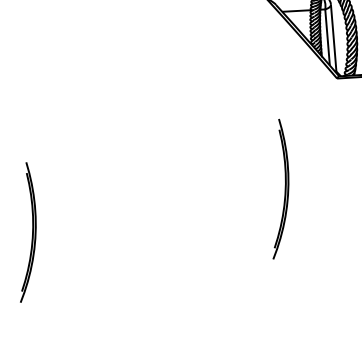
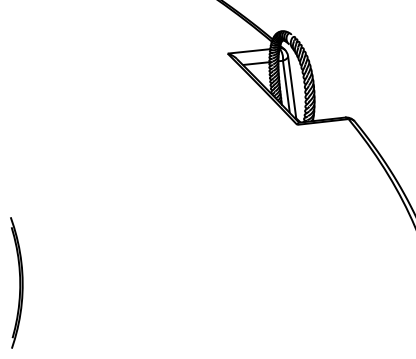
part: (281, 188) -> (250, 230), removed

